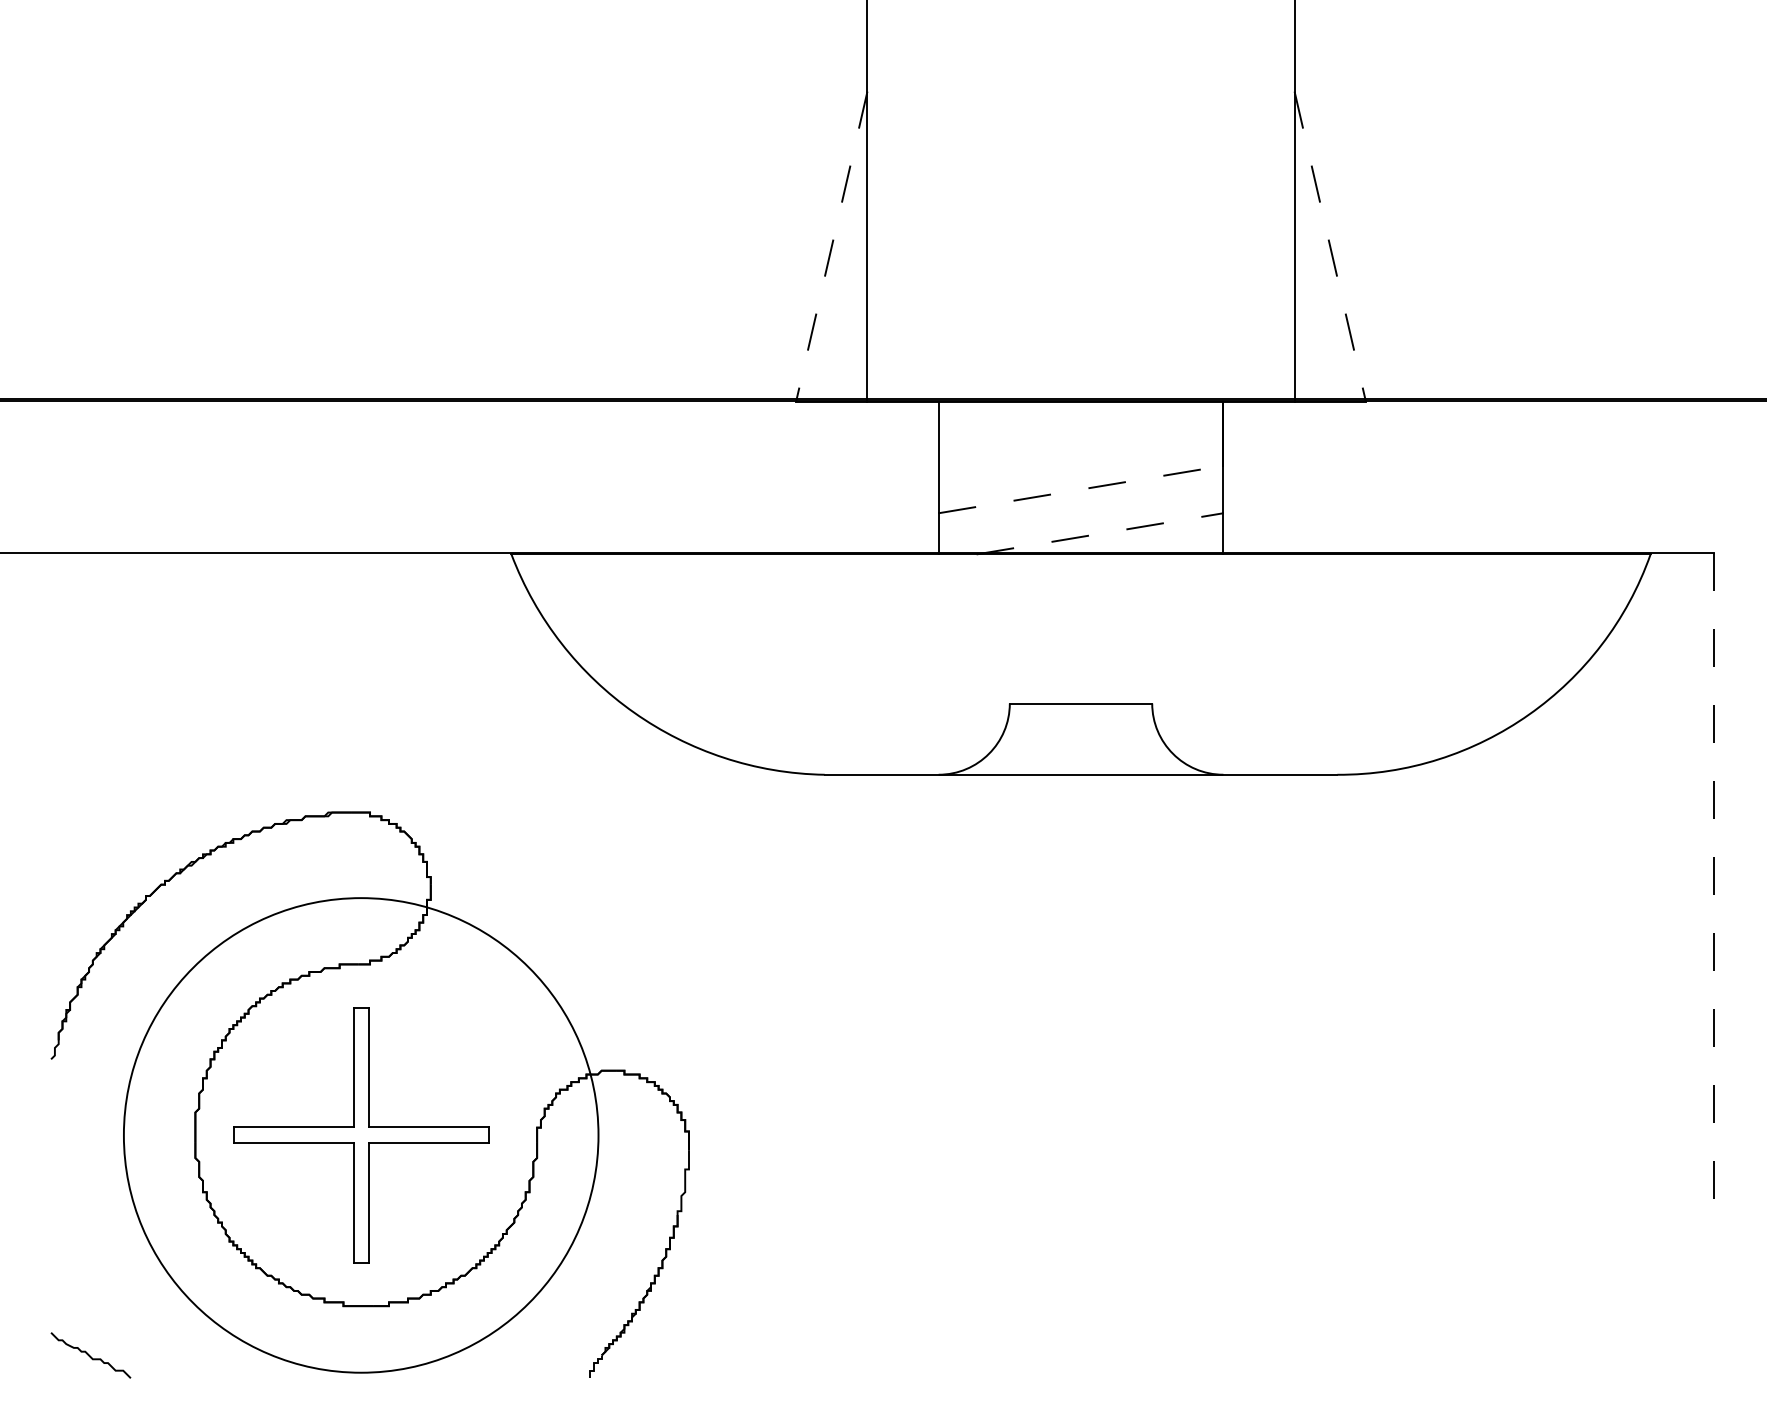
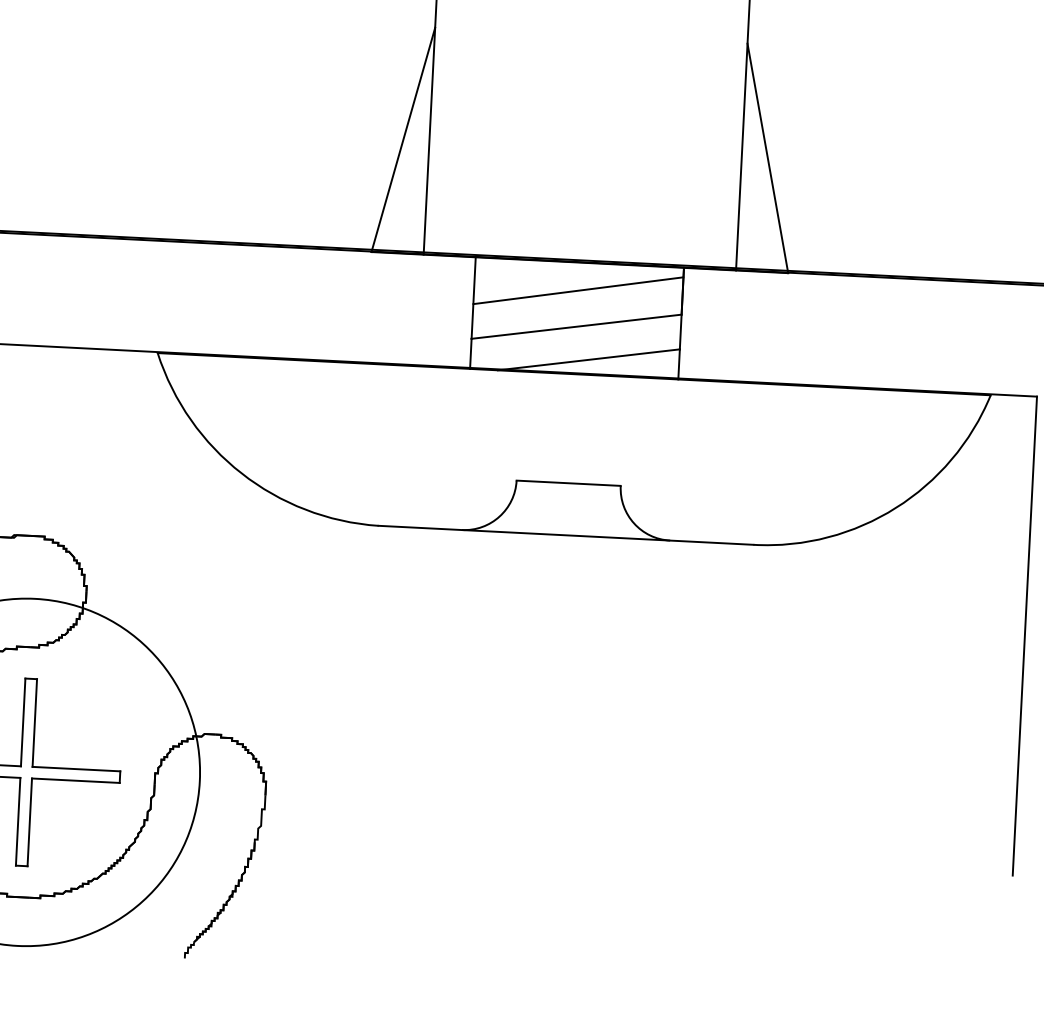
line: (831, 247) -> (403, 140), dashed -> solid
line: (1330, 247) -> (768, 158), dashed -> solid
line: (1080, 439) -> (578, 290), added
line: (1081, 489) -> (576, 326), dashed -> solid
line: (1100, 533) -> (589, 359), dashed -> solid
line: (1713, 881) -> (1024, 636), dashed -> solid

